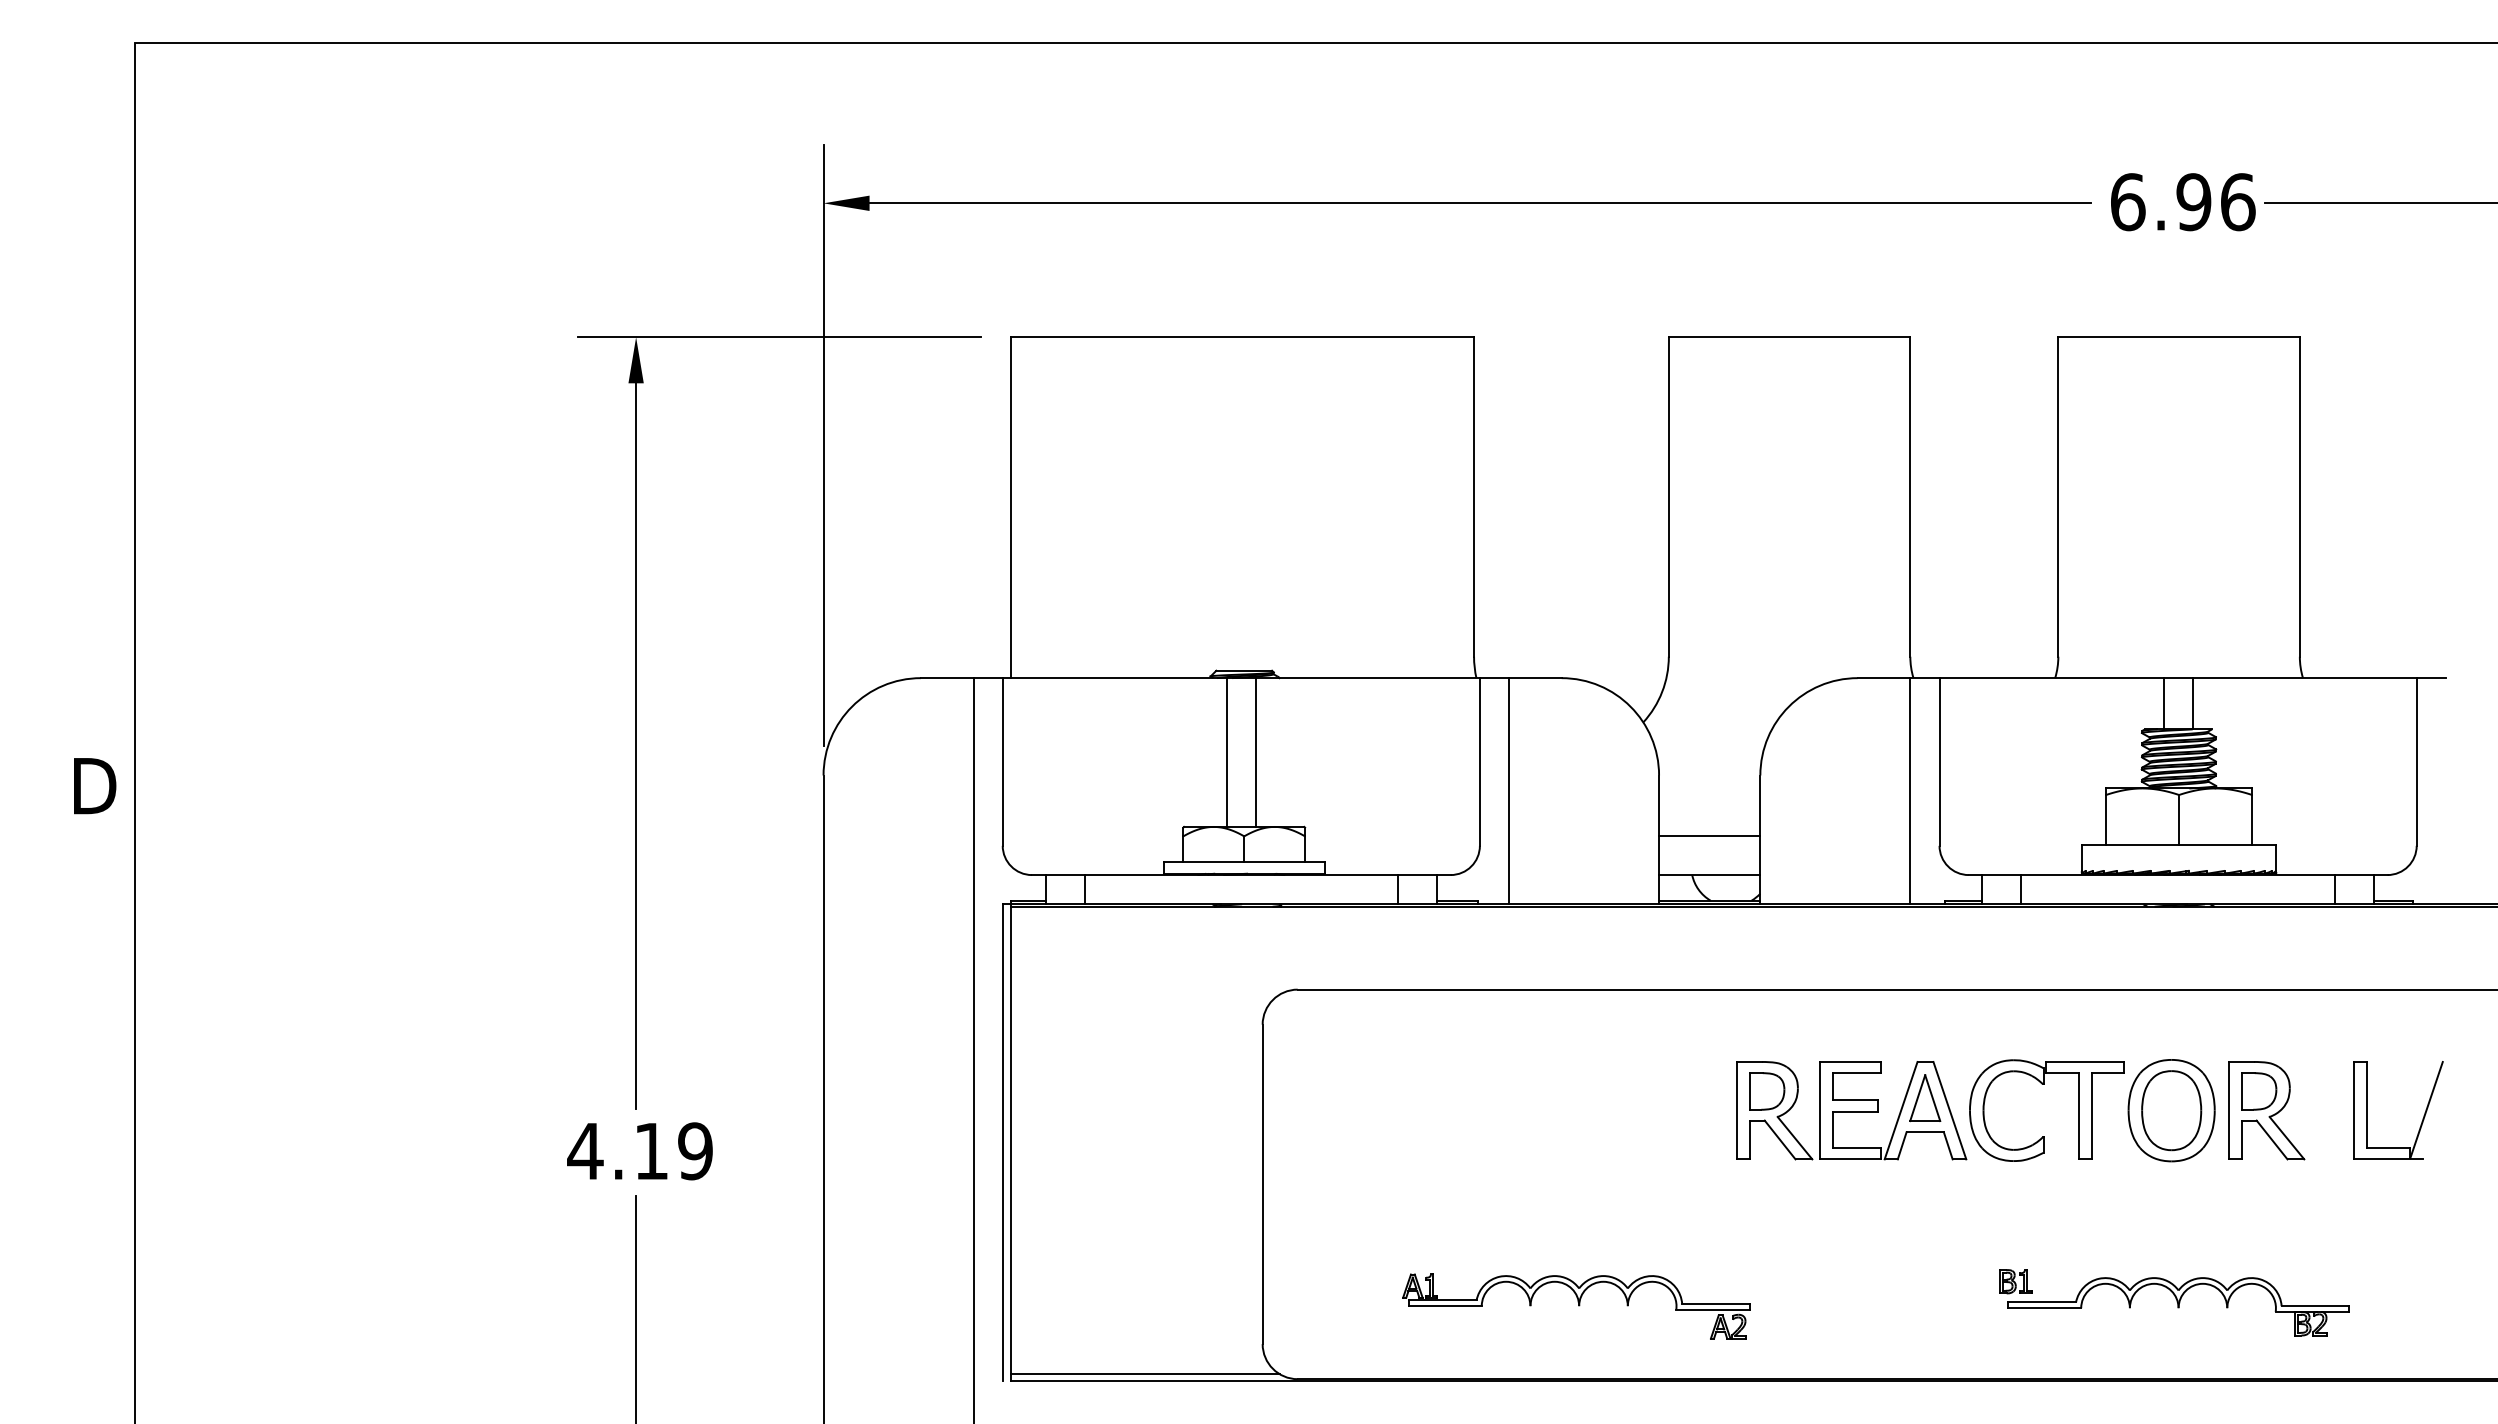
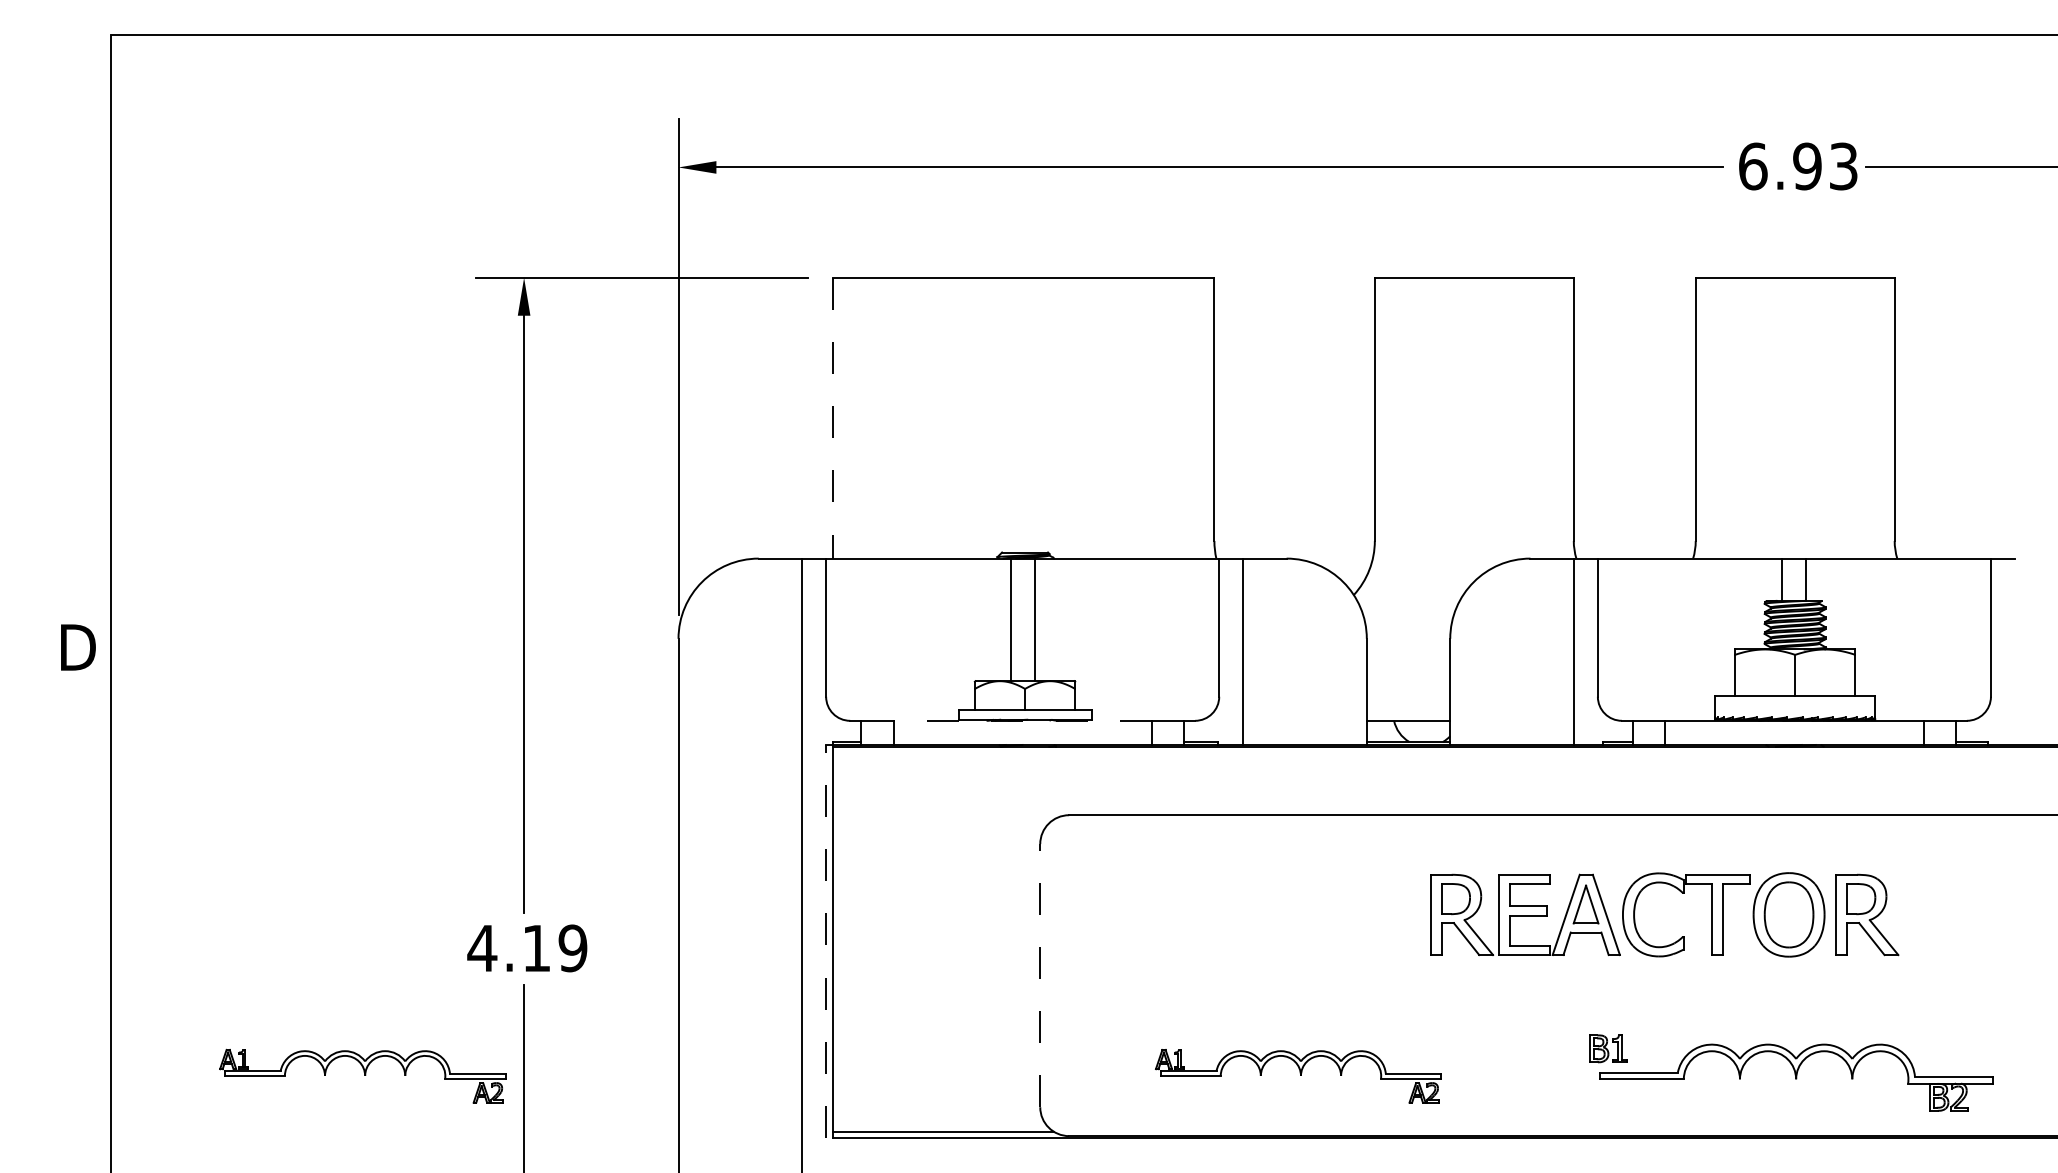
text: (2238, 202) -> (1844, 166), 6.96 -> 6.93
line: (1010, 508) -> (832, 418), solid -> dashed
line: (1709, 835) -> (1408, 688), removed
line: (1241, 875) -> (1022, 721), solid -> dashed
part: (2422, 1118) -> (1995, 921), removed
line: (1002, 1142) -> (825, 941), solid -> dashed
line: (1262, 1184) -> (1040, 975), solid -> dashed
part: (2174, 1302) -> (1791, 1072), size x1.4
part: (440, 1306) -> (362, 1076), added

